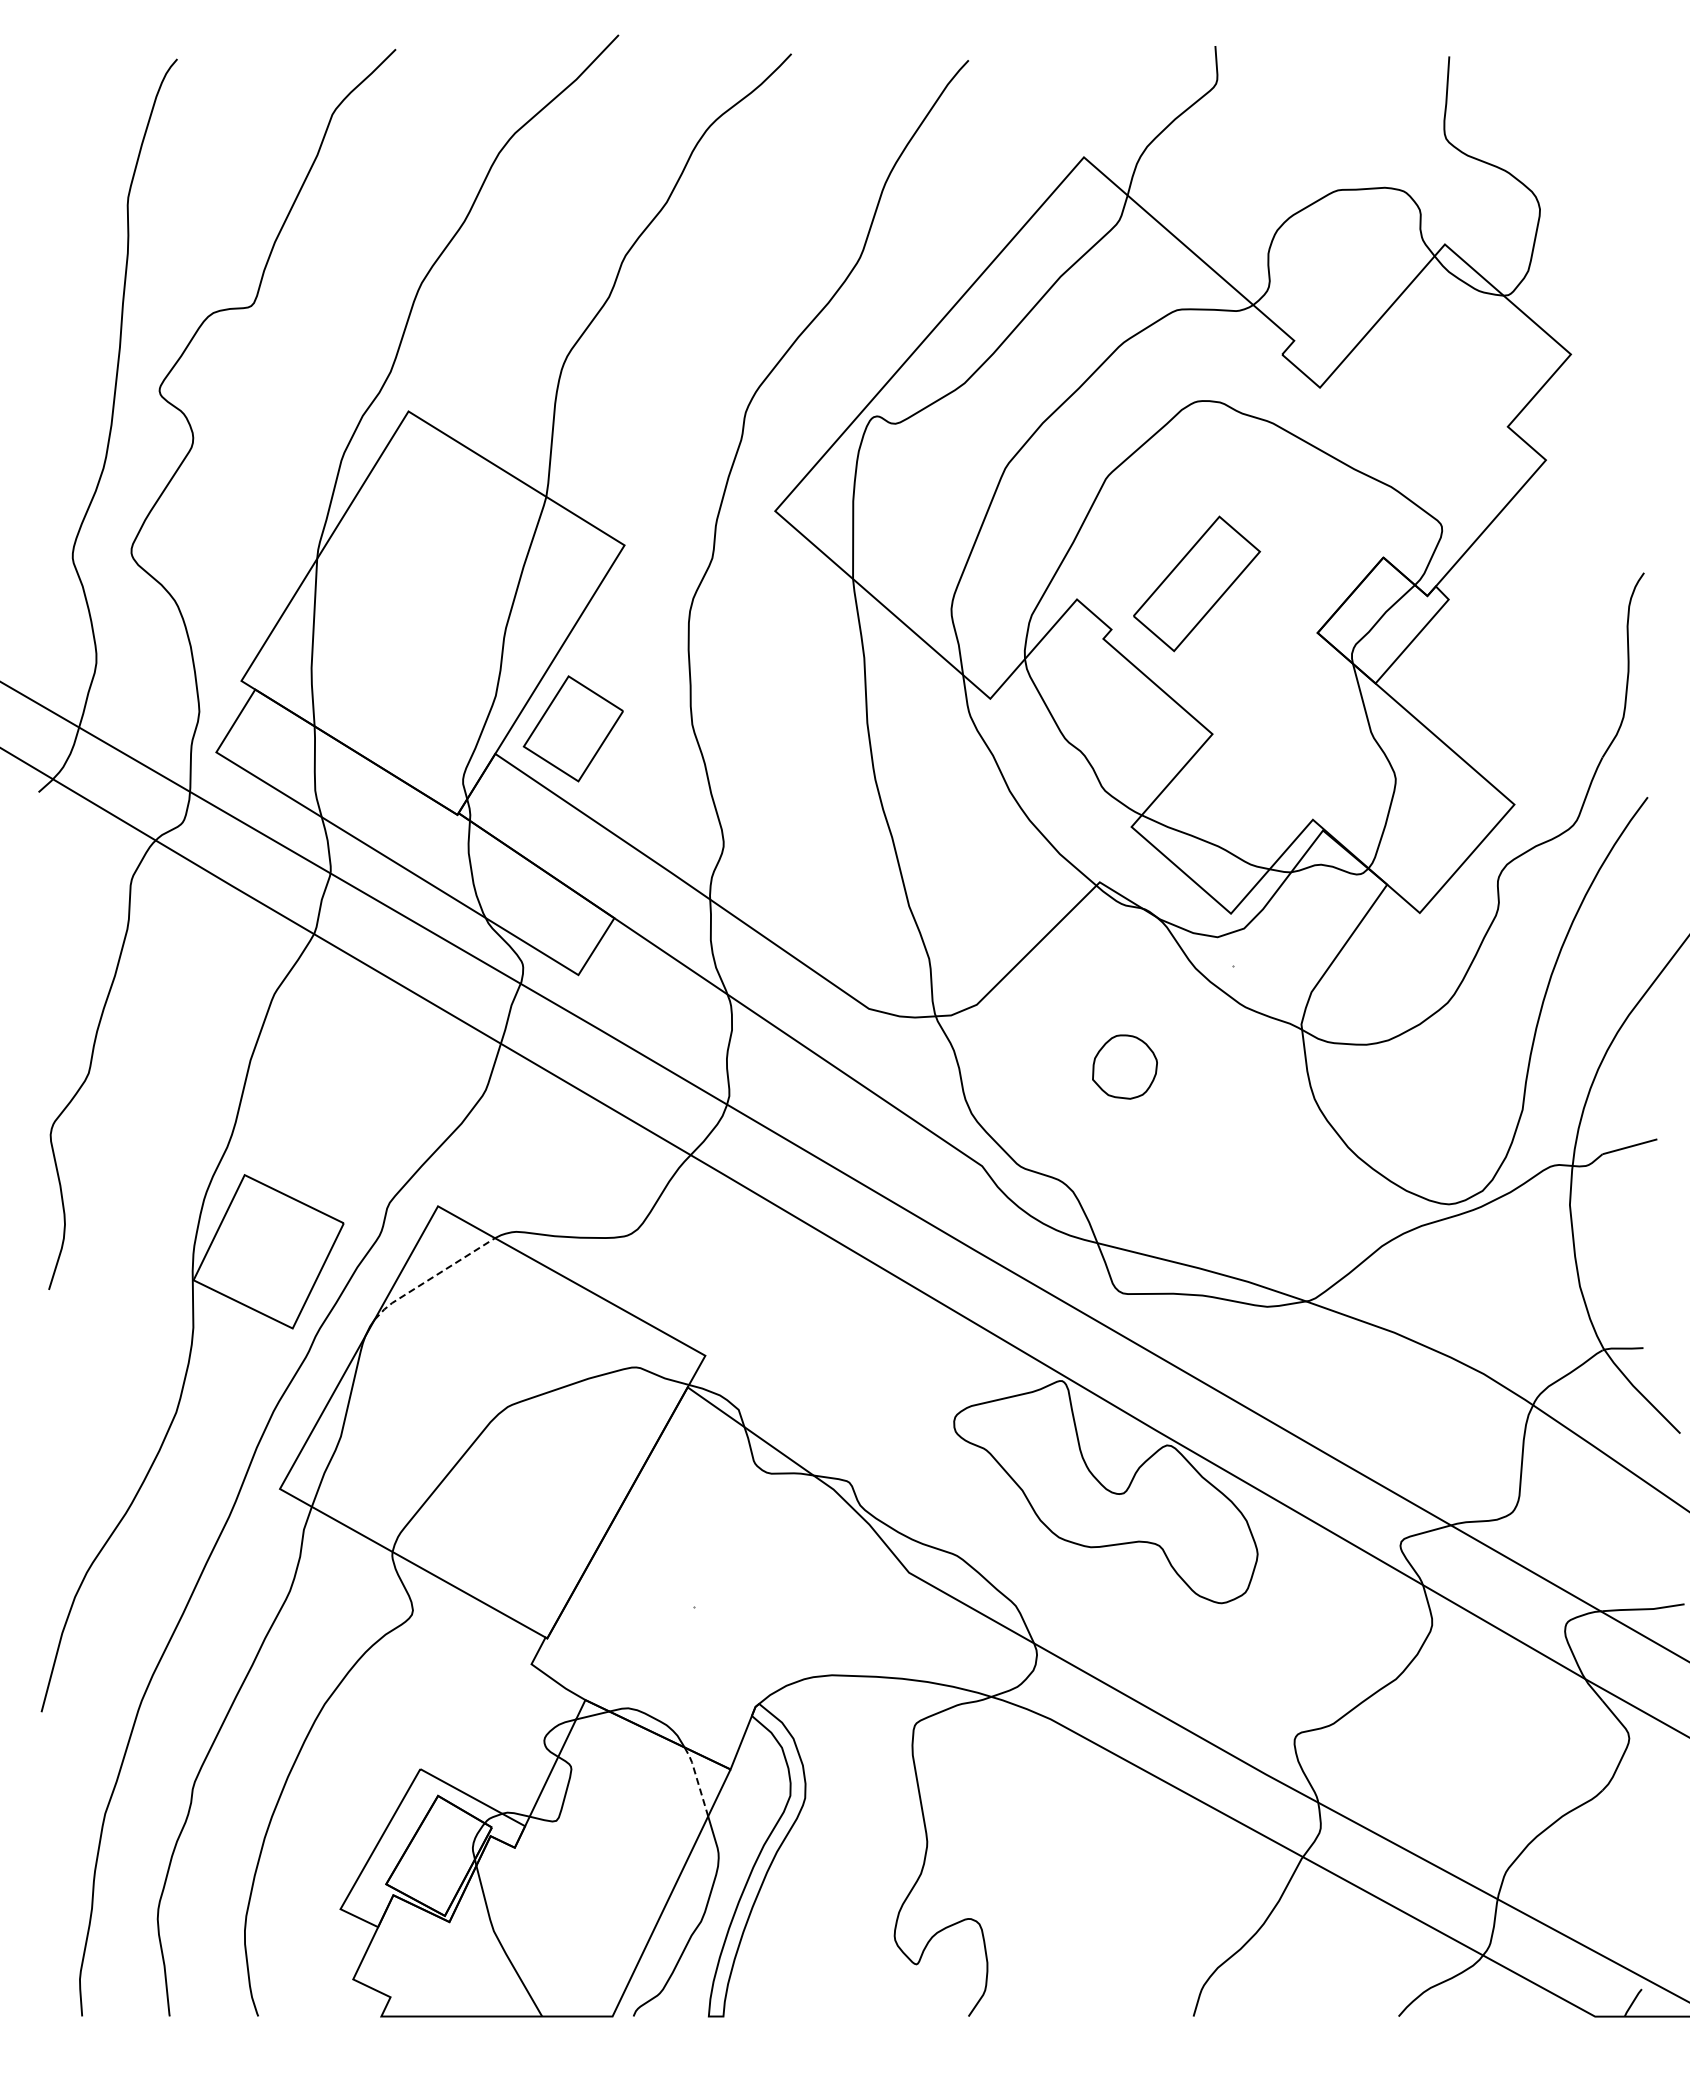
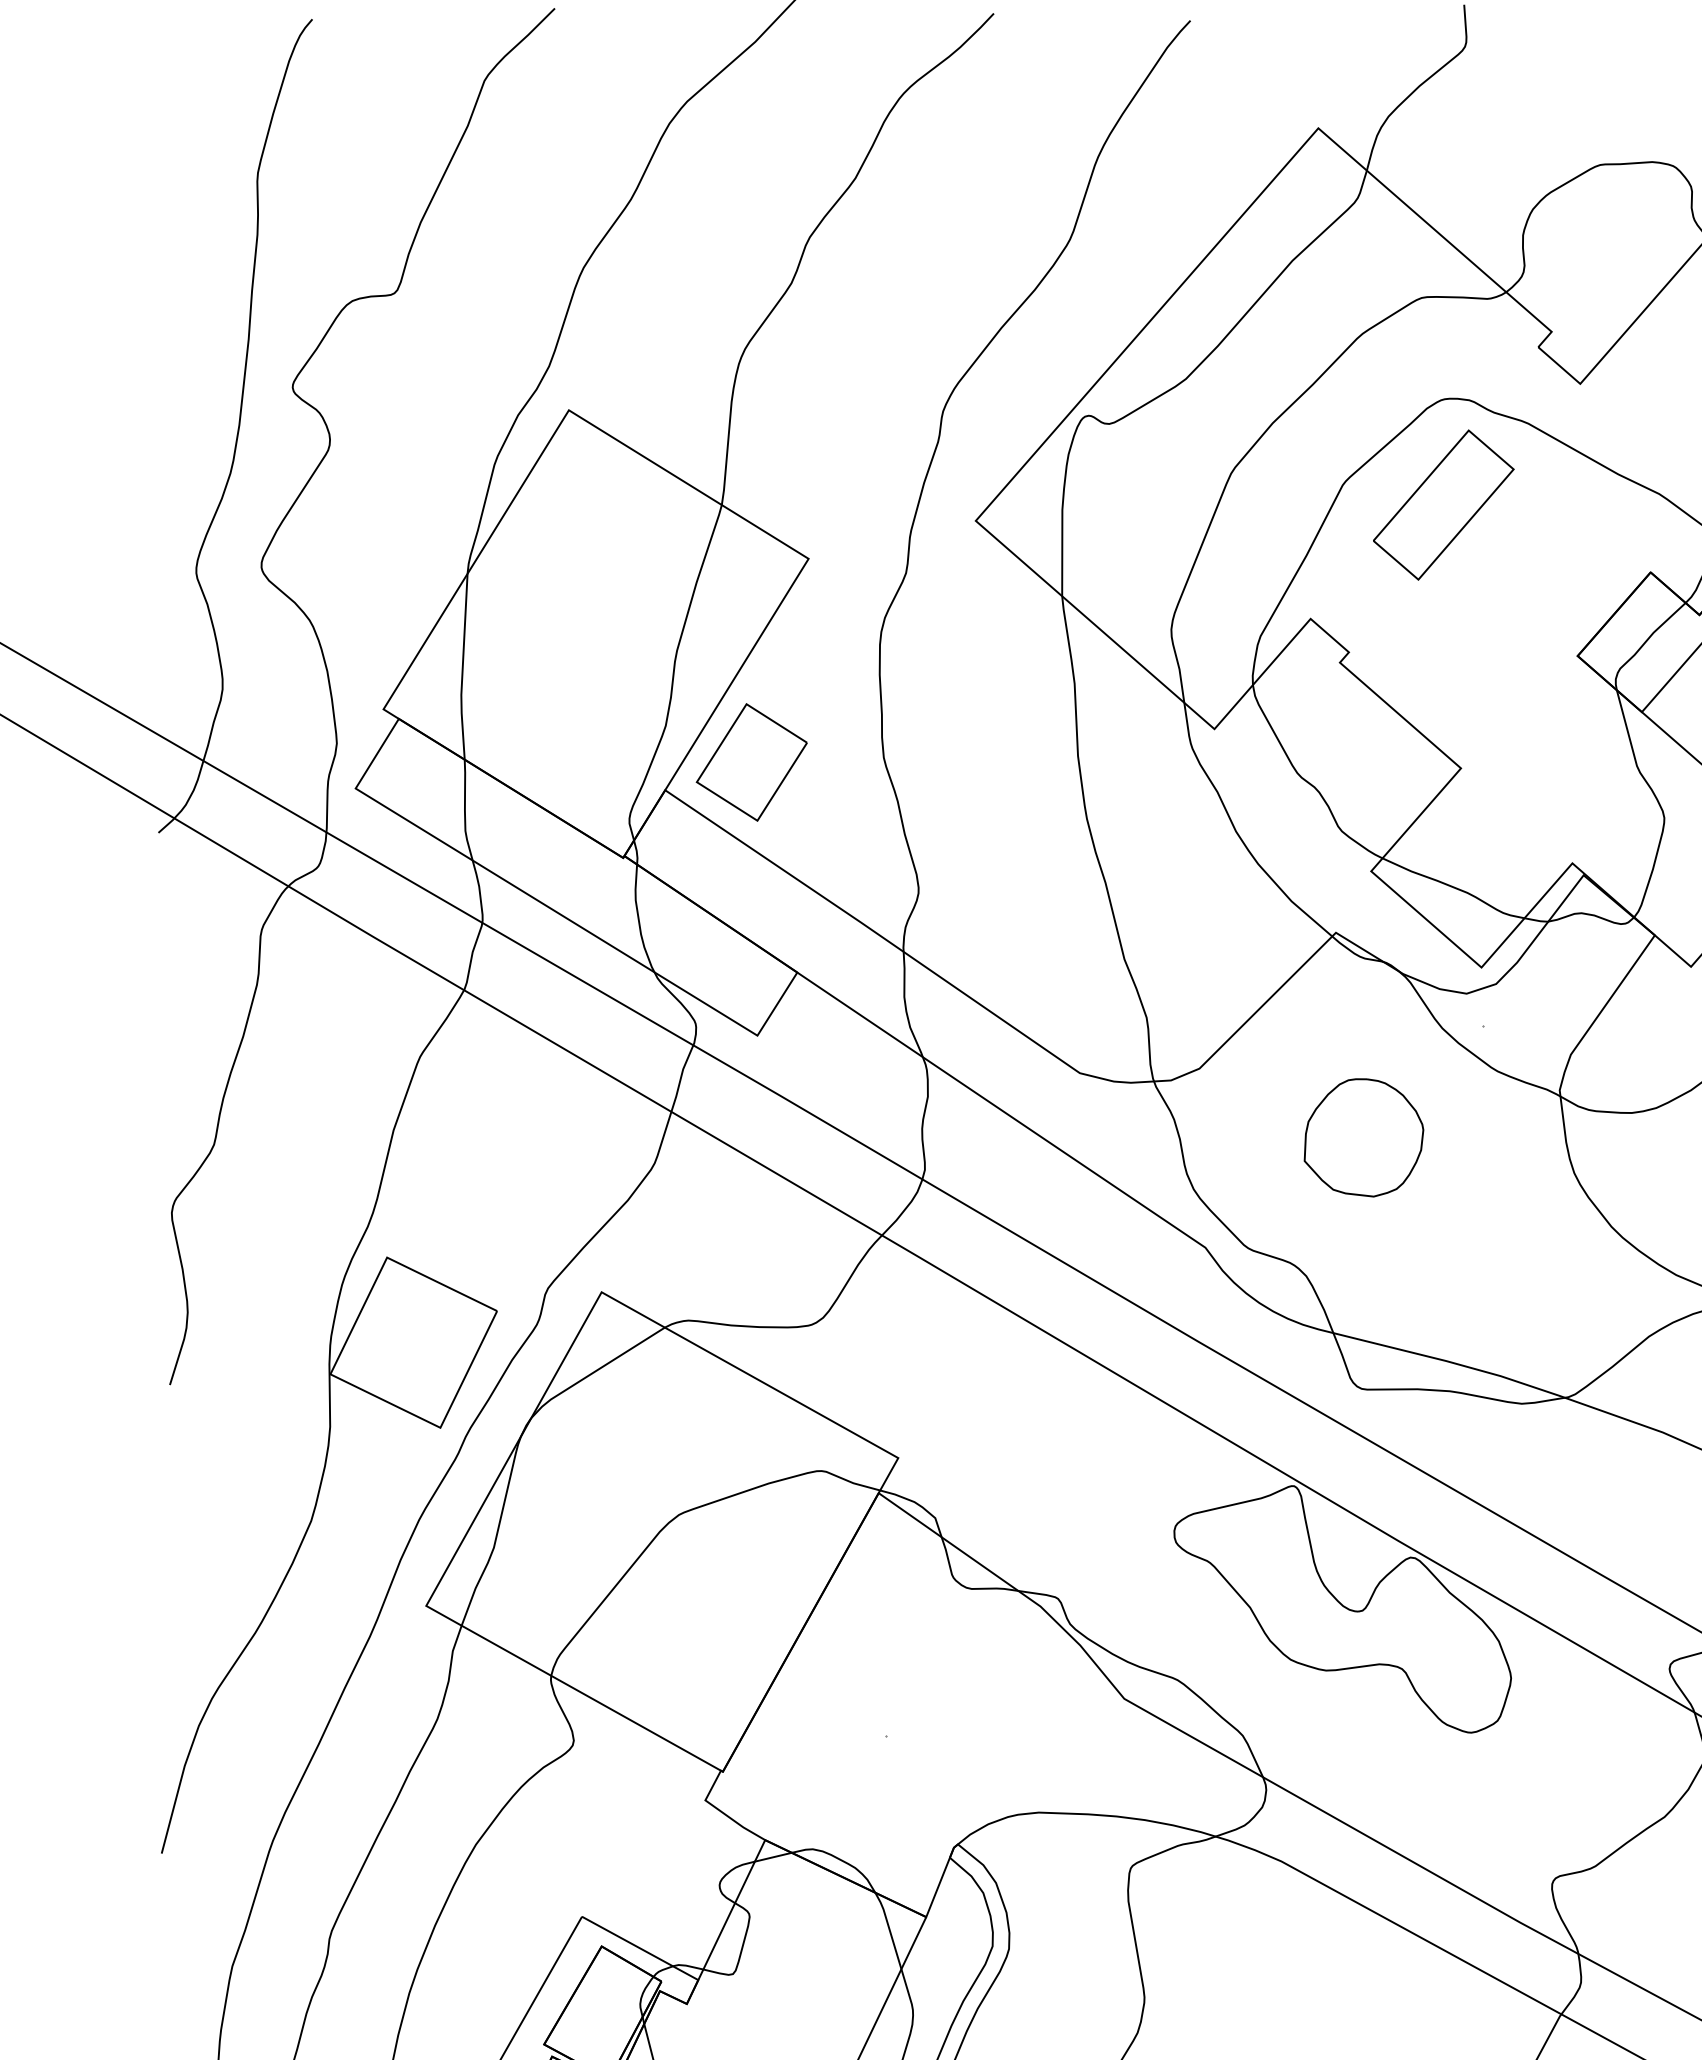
part: (1197, 583) -> (1444, 504), moved
part: (1124, 1066) -> (1363, 1137), size x1.67
line: (431, 1278) -> (594, 1372), dashed -> solid
line: (697, 1780) -> (889, 1929), dashed -> solid

